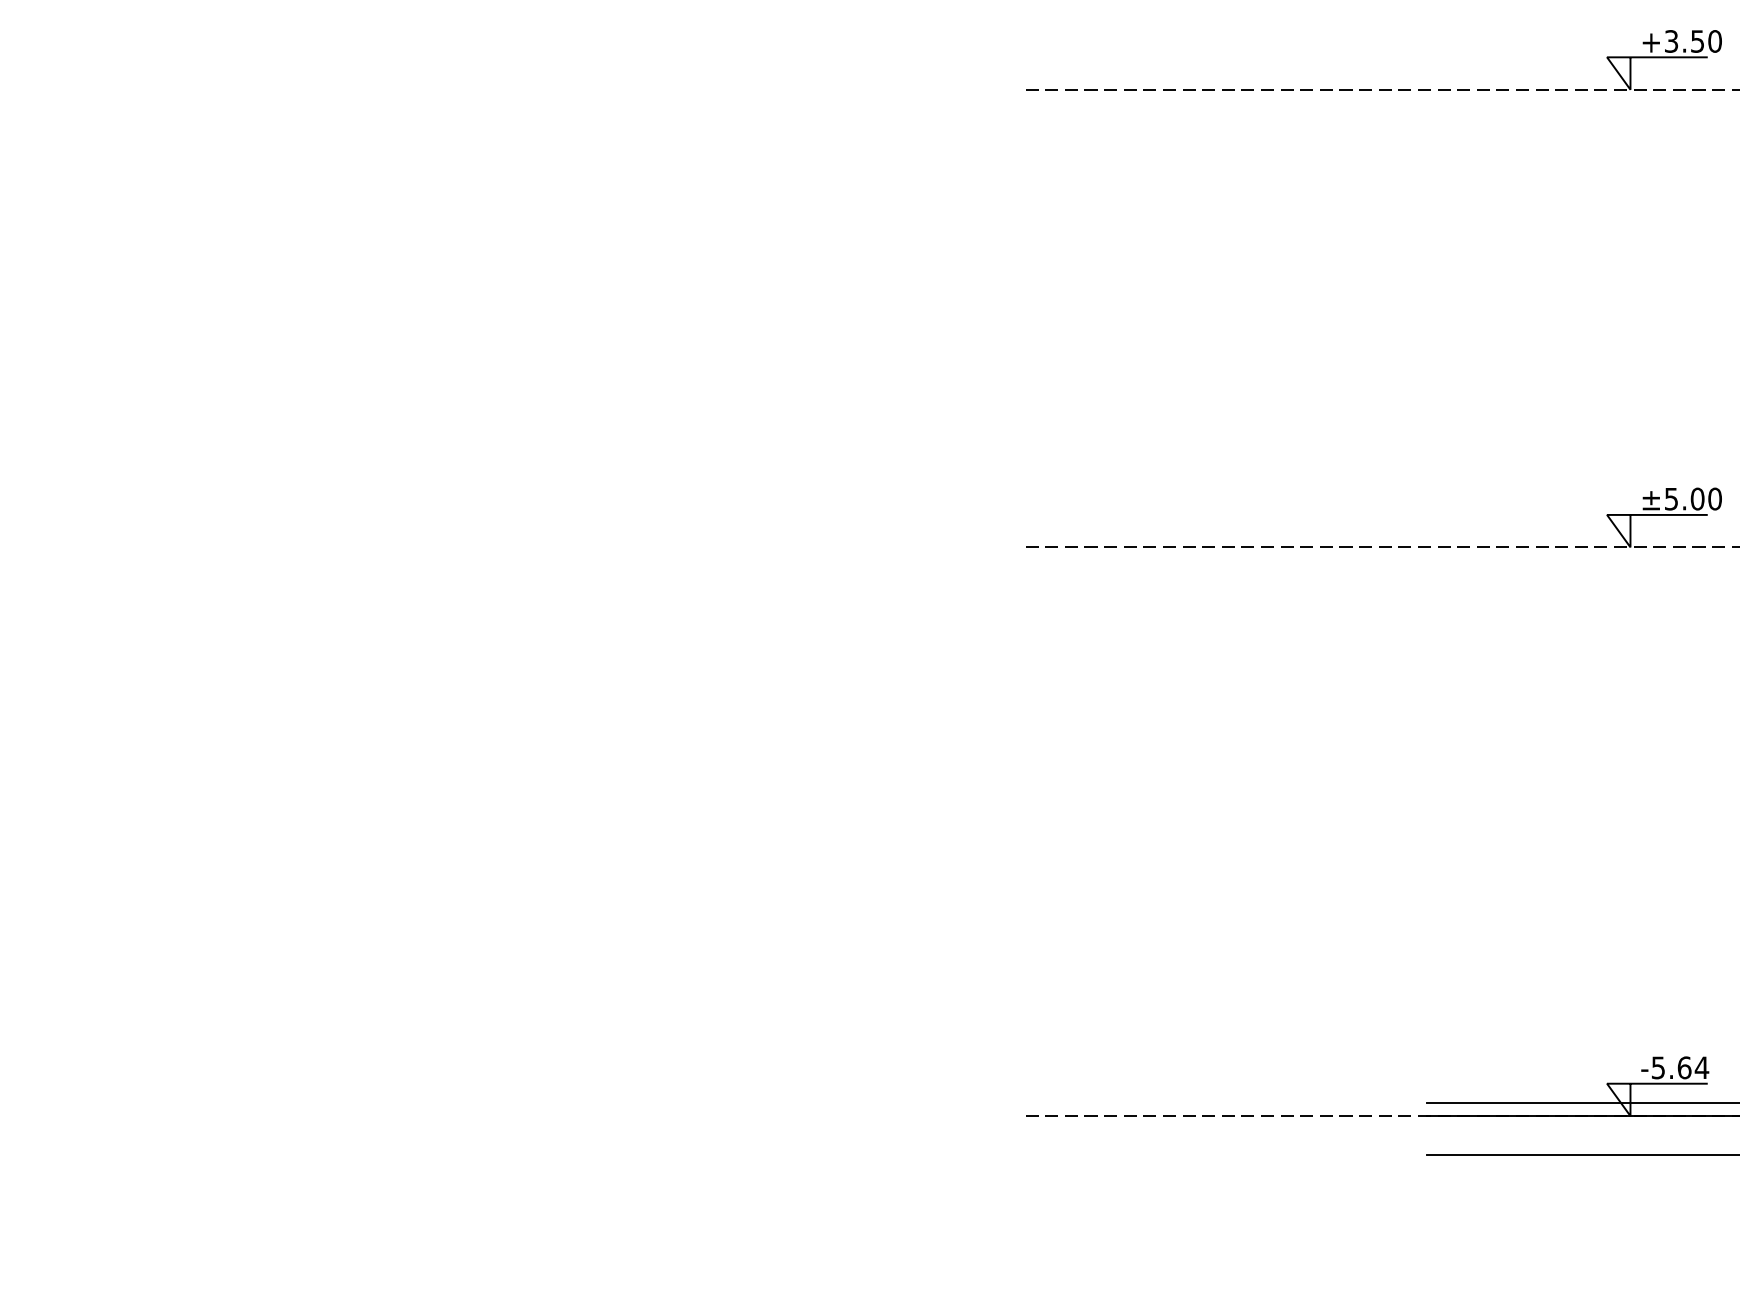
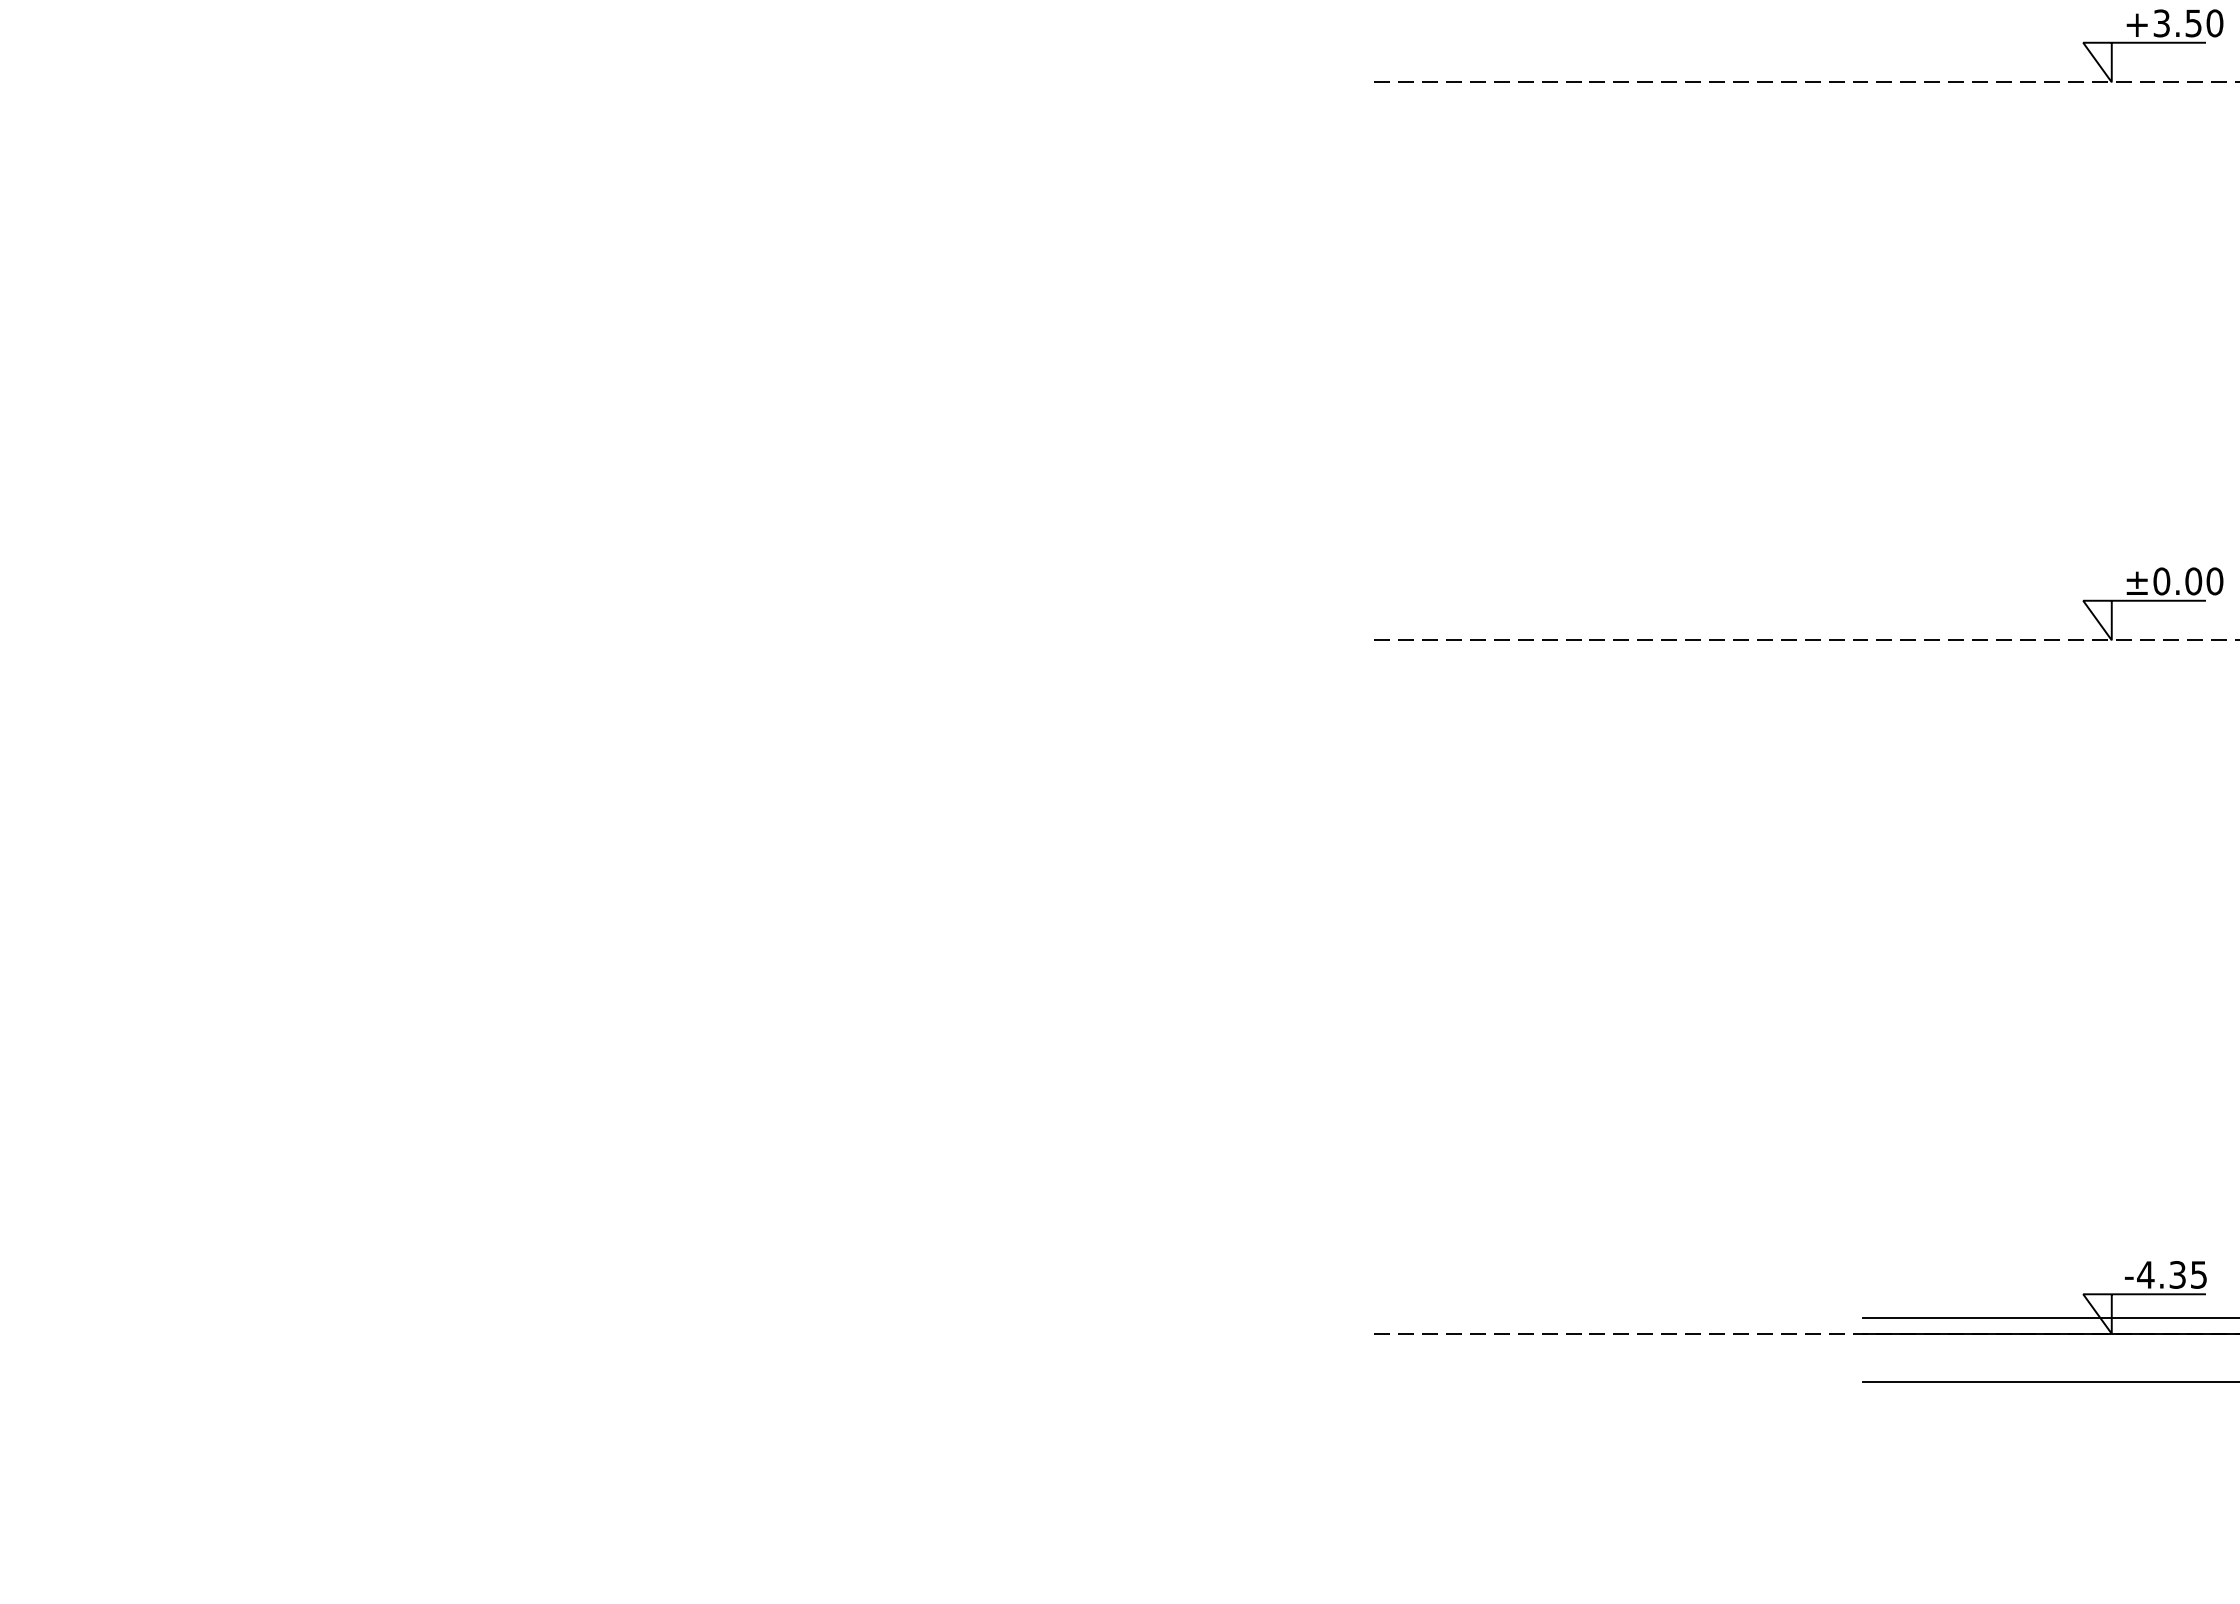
text: (1671, 499) -> (2161, 581), ±5.00 -> ±0.00
text: (1680, 1067) -> (2172, 1274), -5.64 -> -4.35

